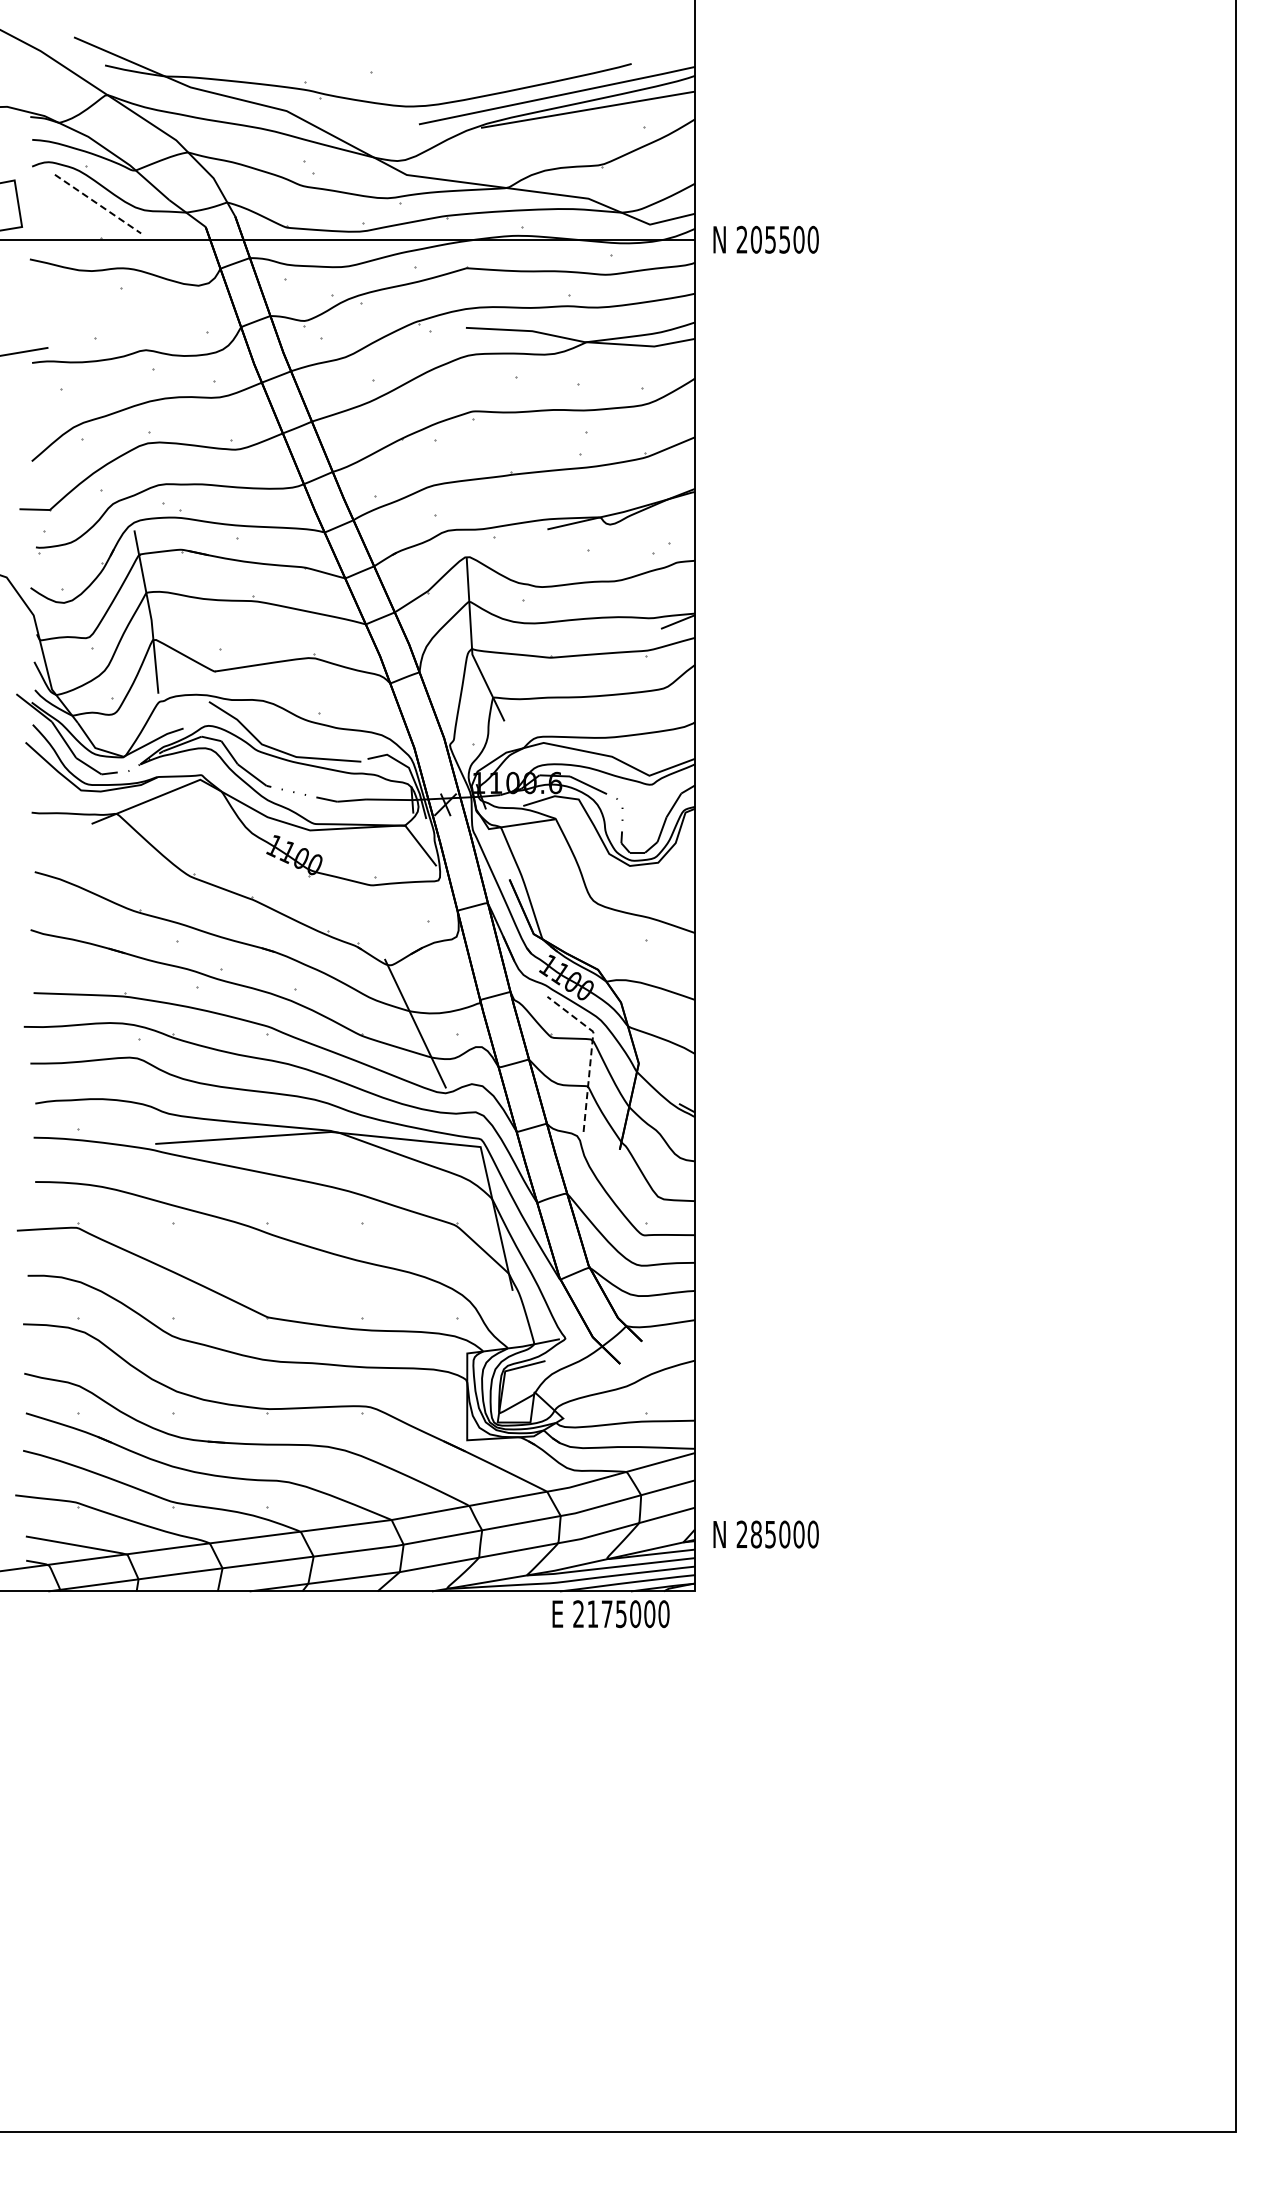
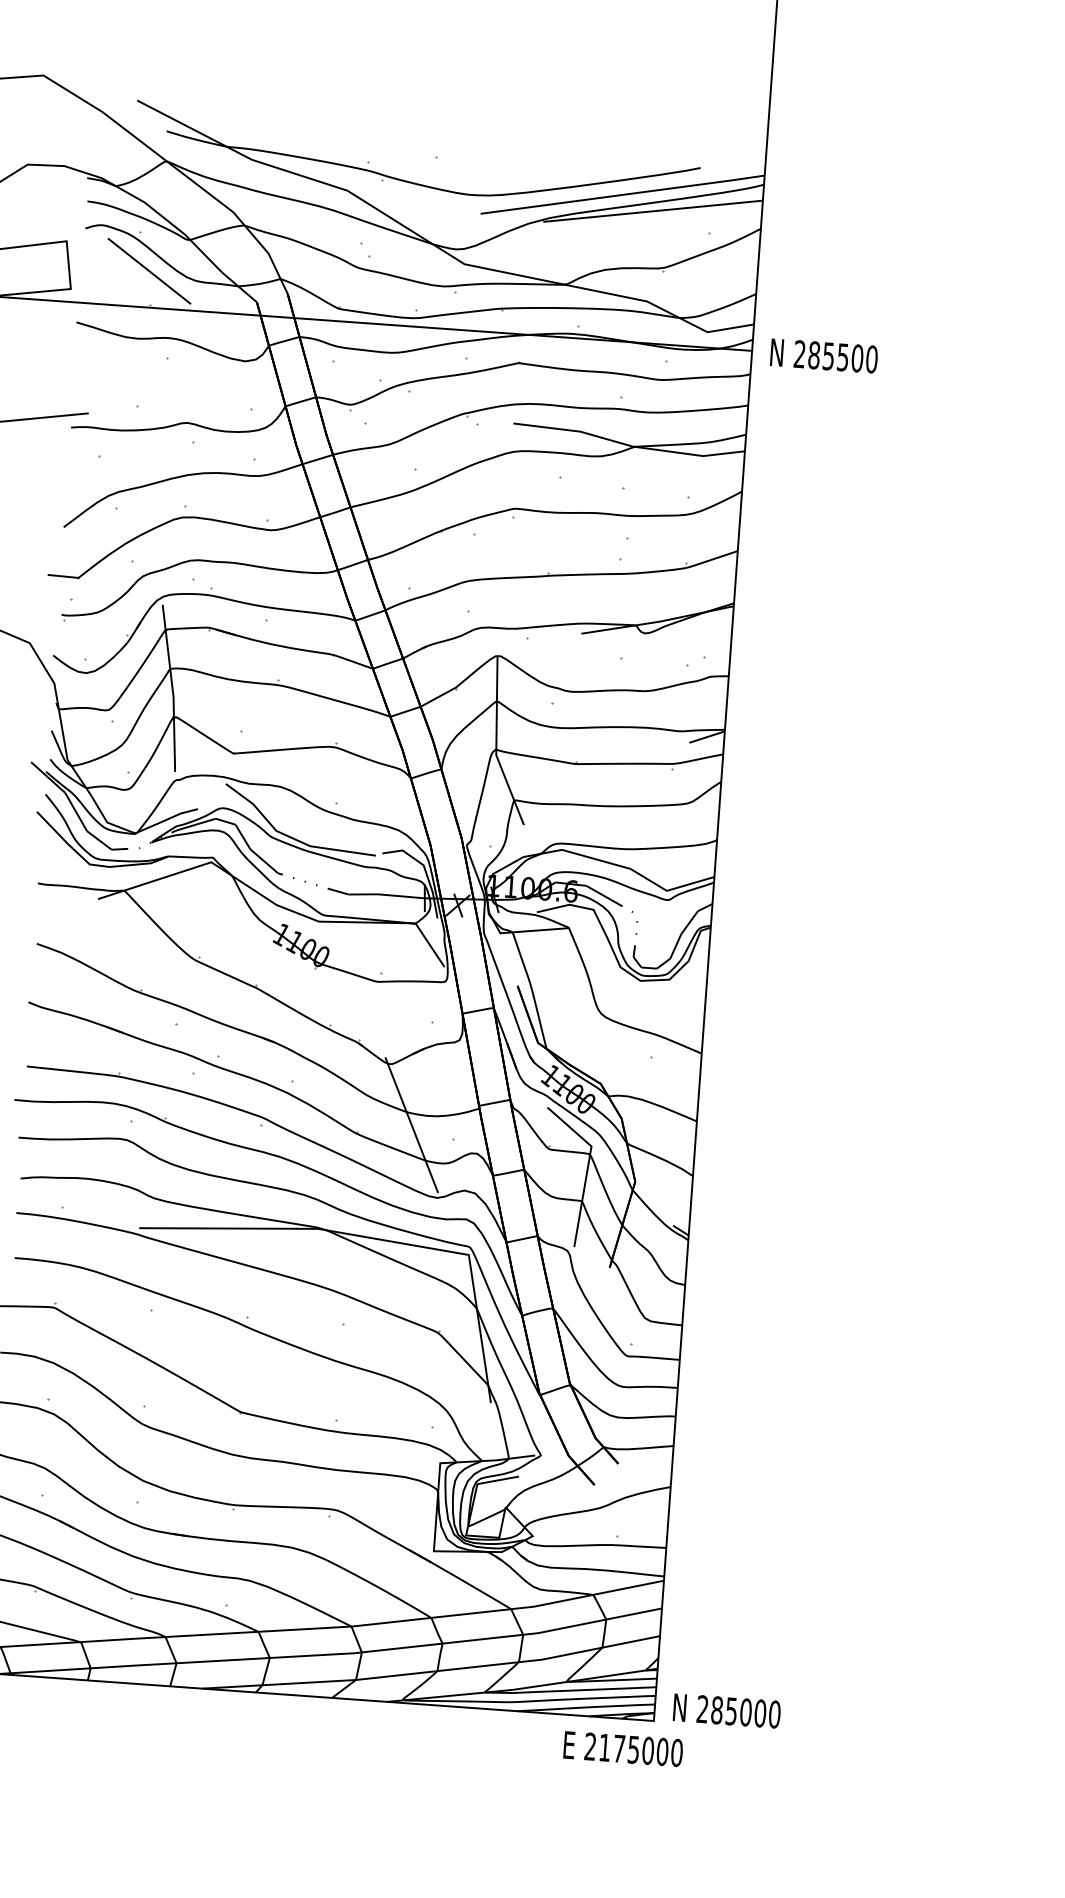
line: (98, 204) -> (149, 271), dashed -> solid
text: (755, 239) -> (813, 354), 205500 -> 285500
line: (591, 1052) -> (588, 1167), dashed -> solid
text: (765, 1534) -> (726, 1710), moved
text: (610, 1614) -> (622, 1749), moved

